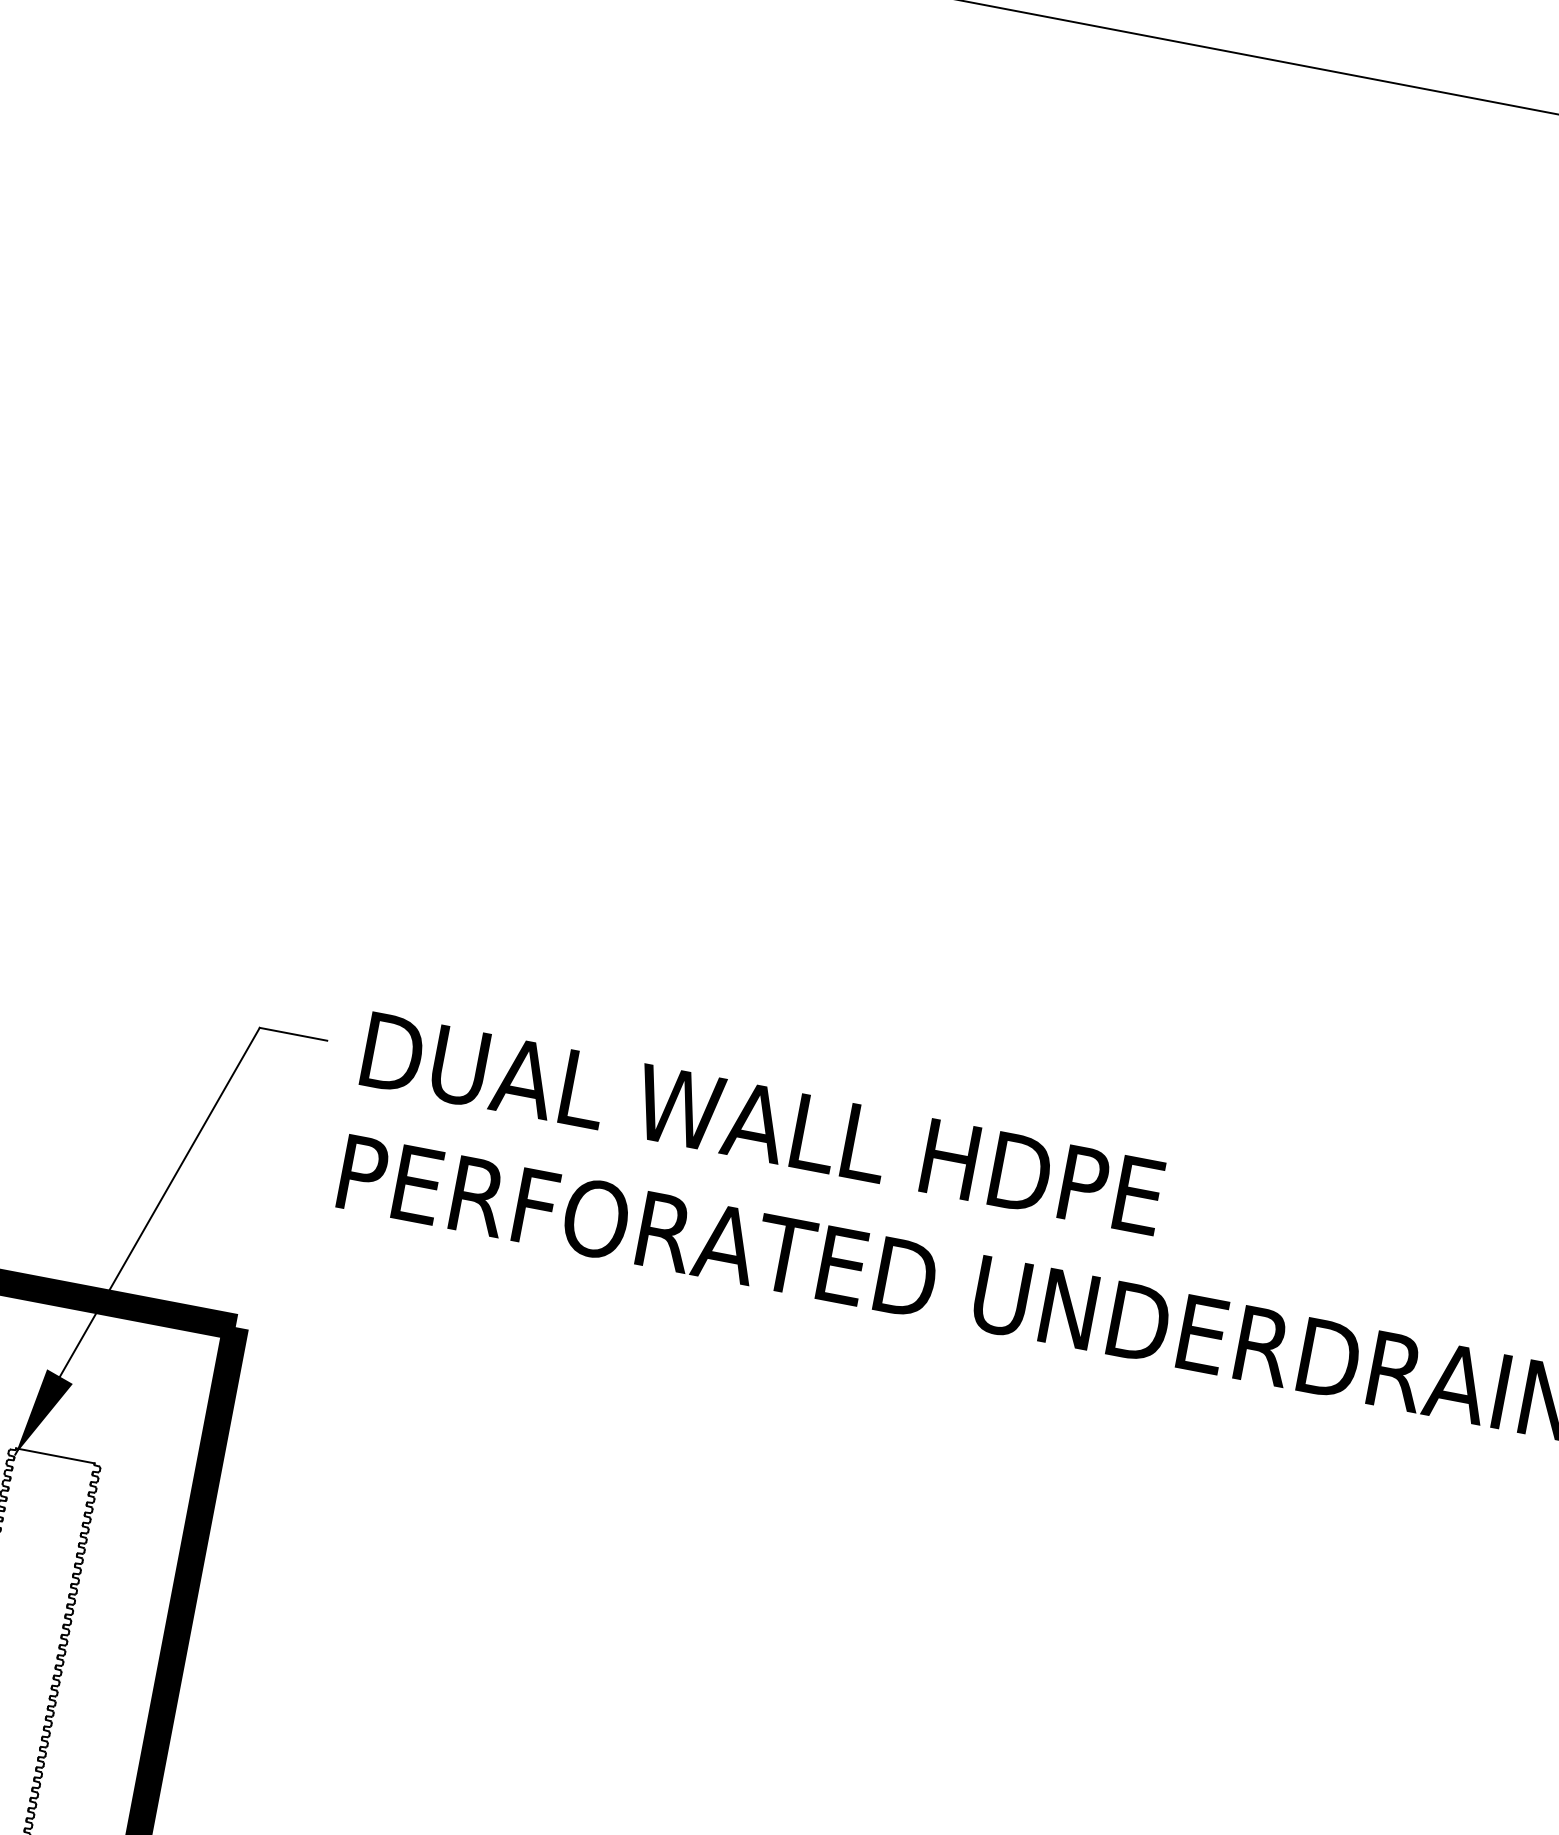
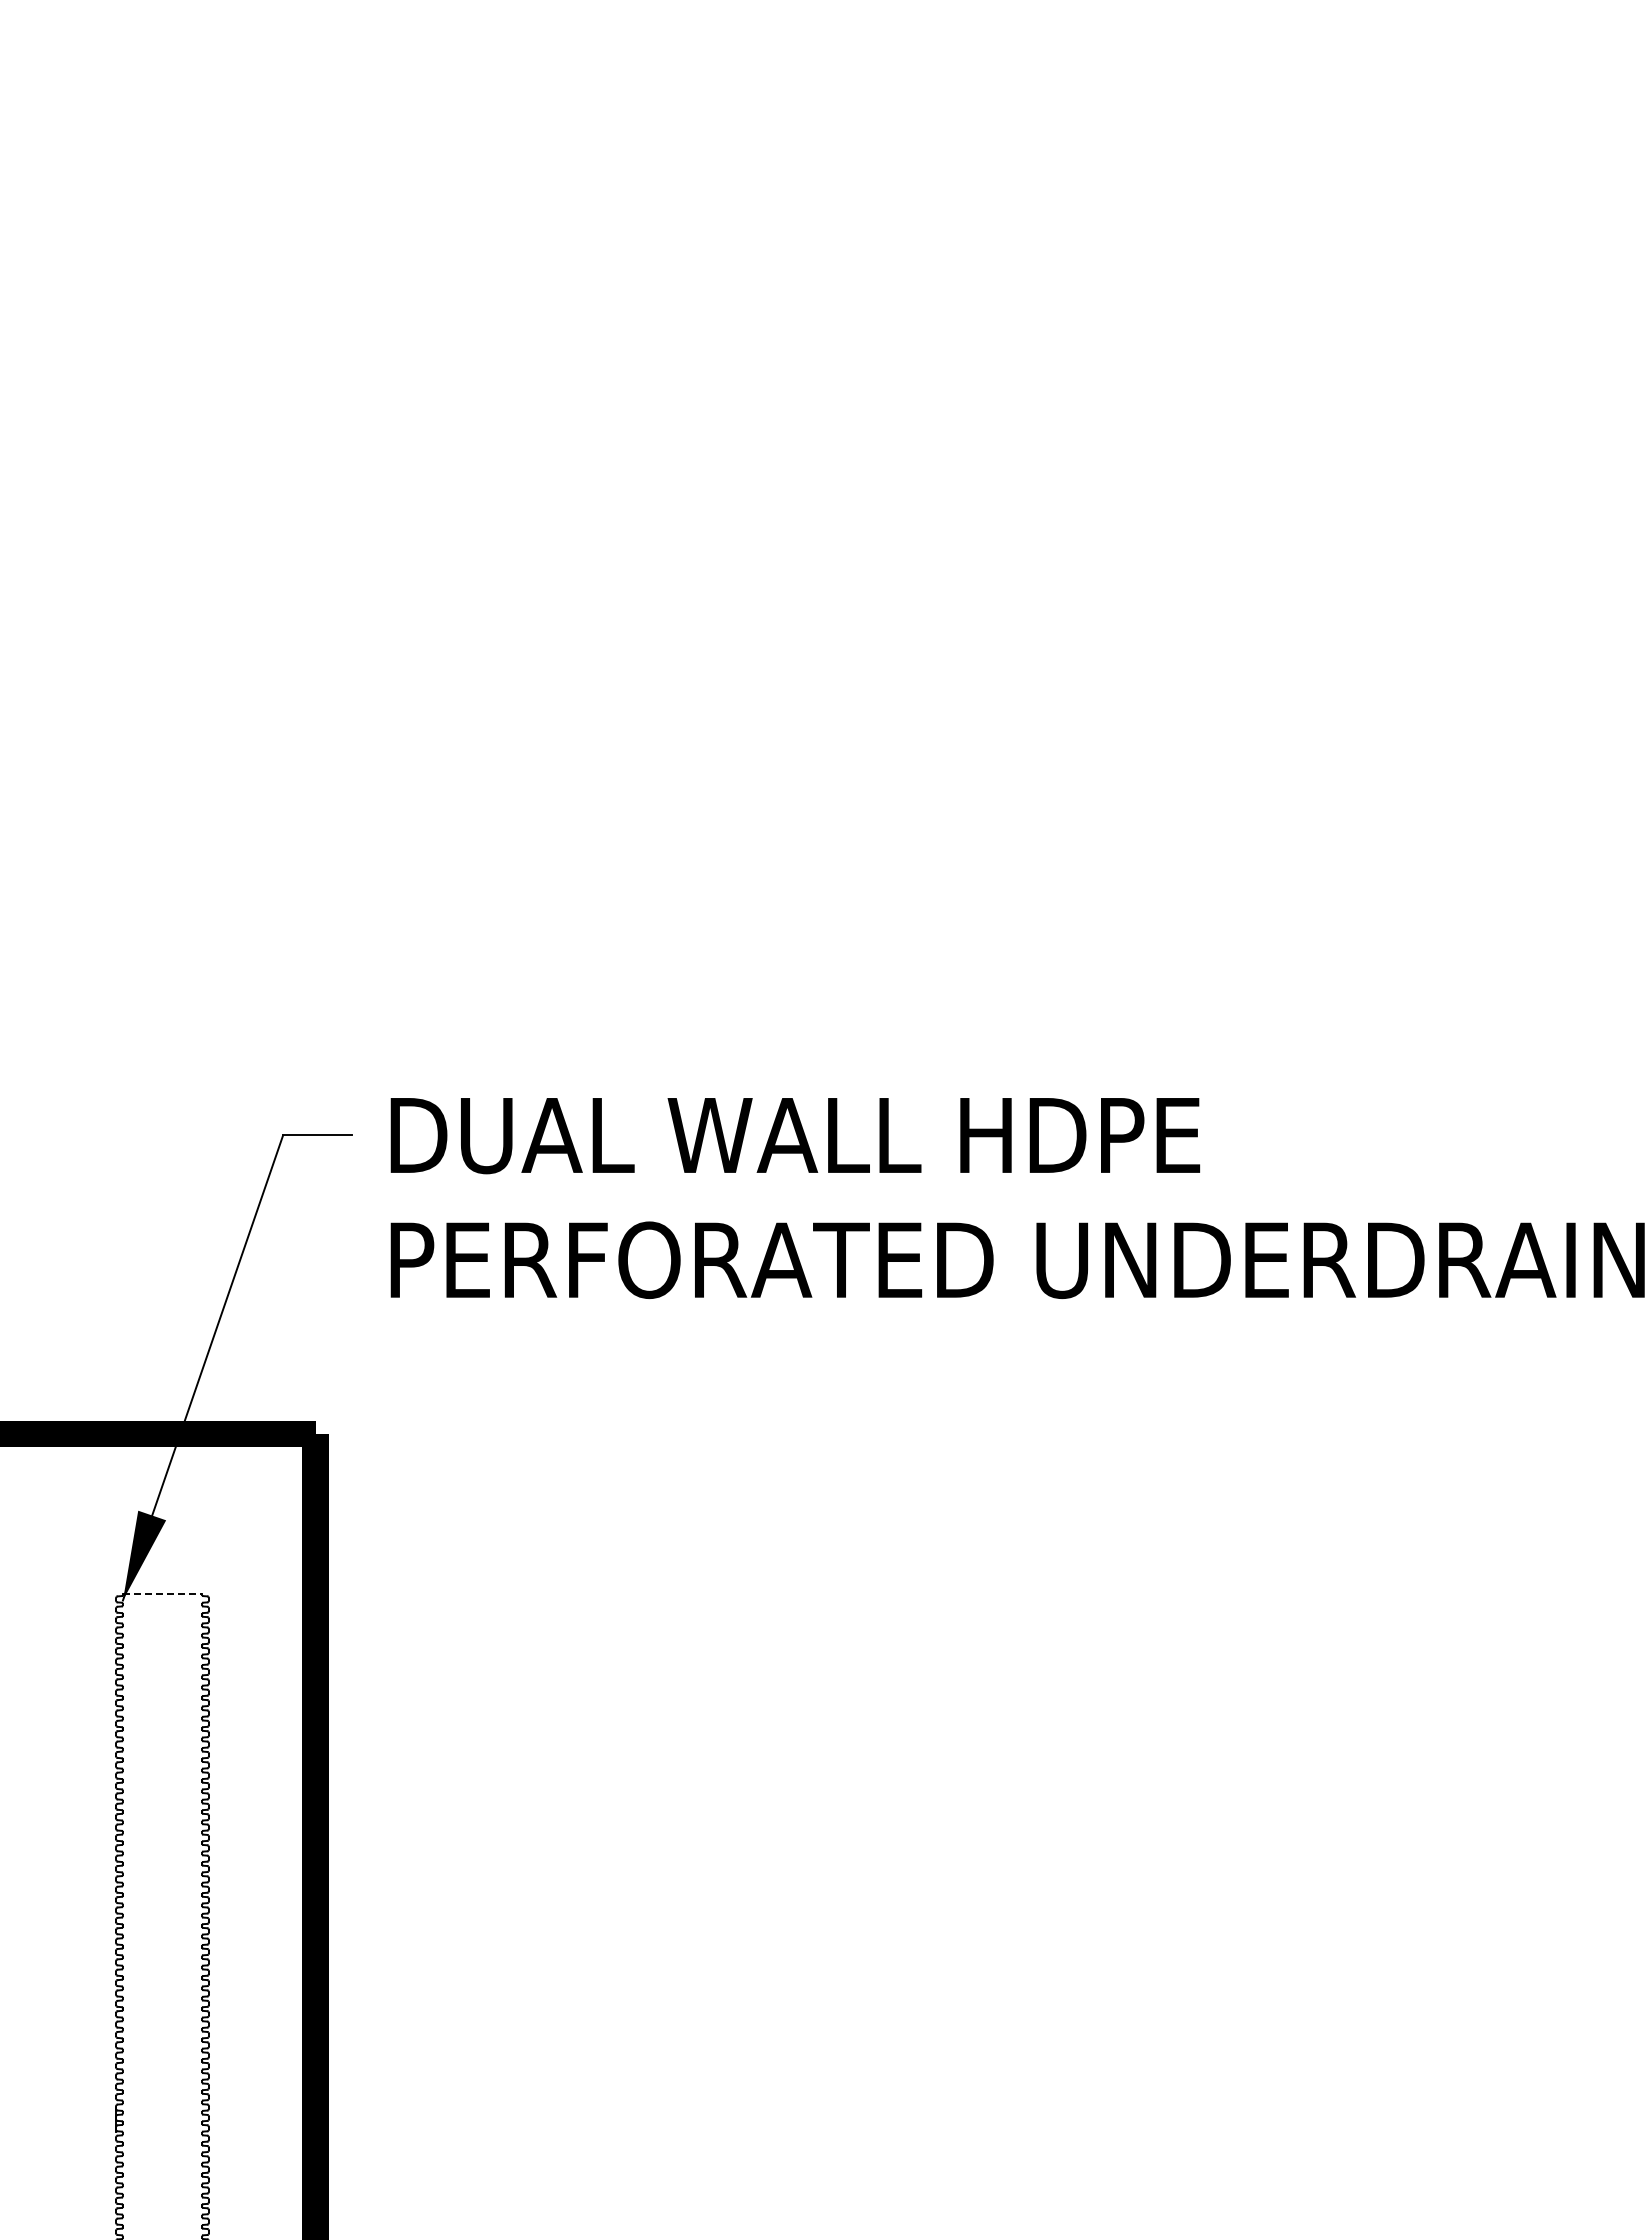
line: (55, 1456) -> (162, 1594), solid -> dashed

